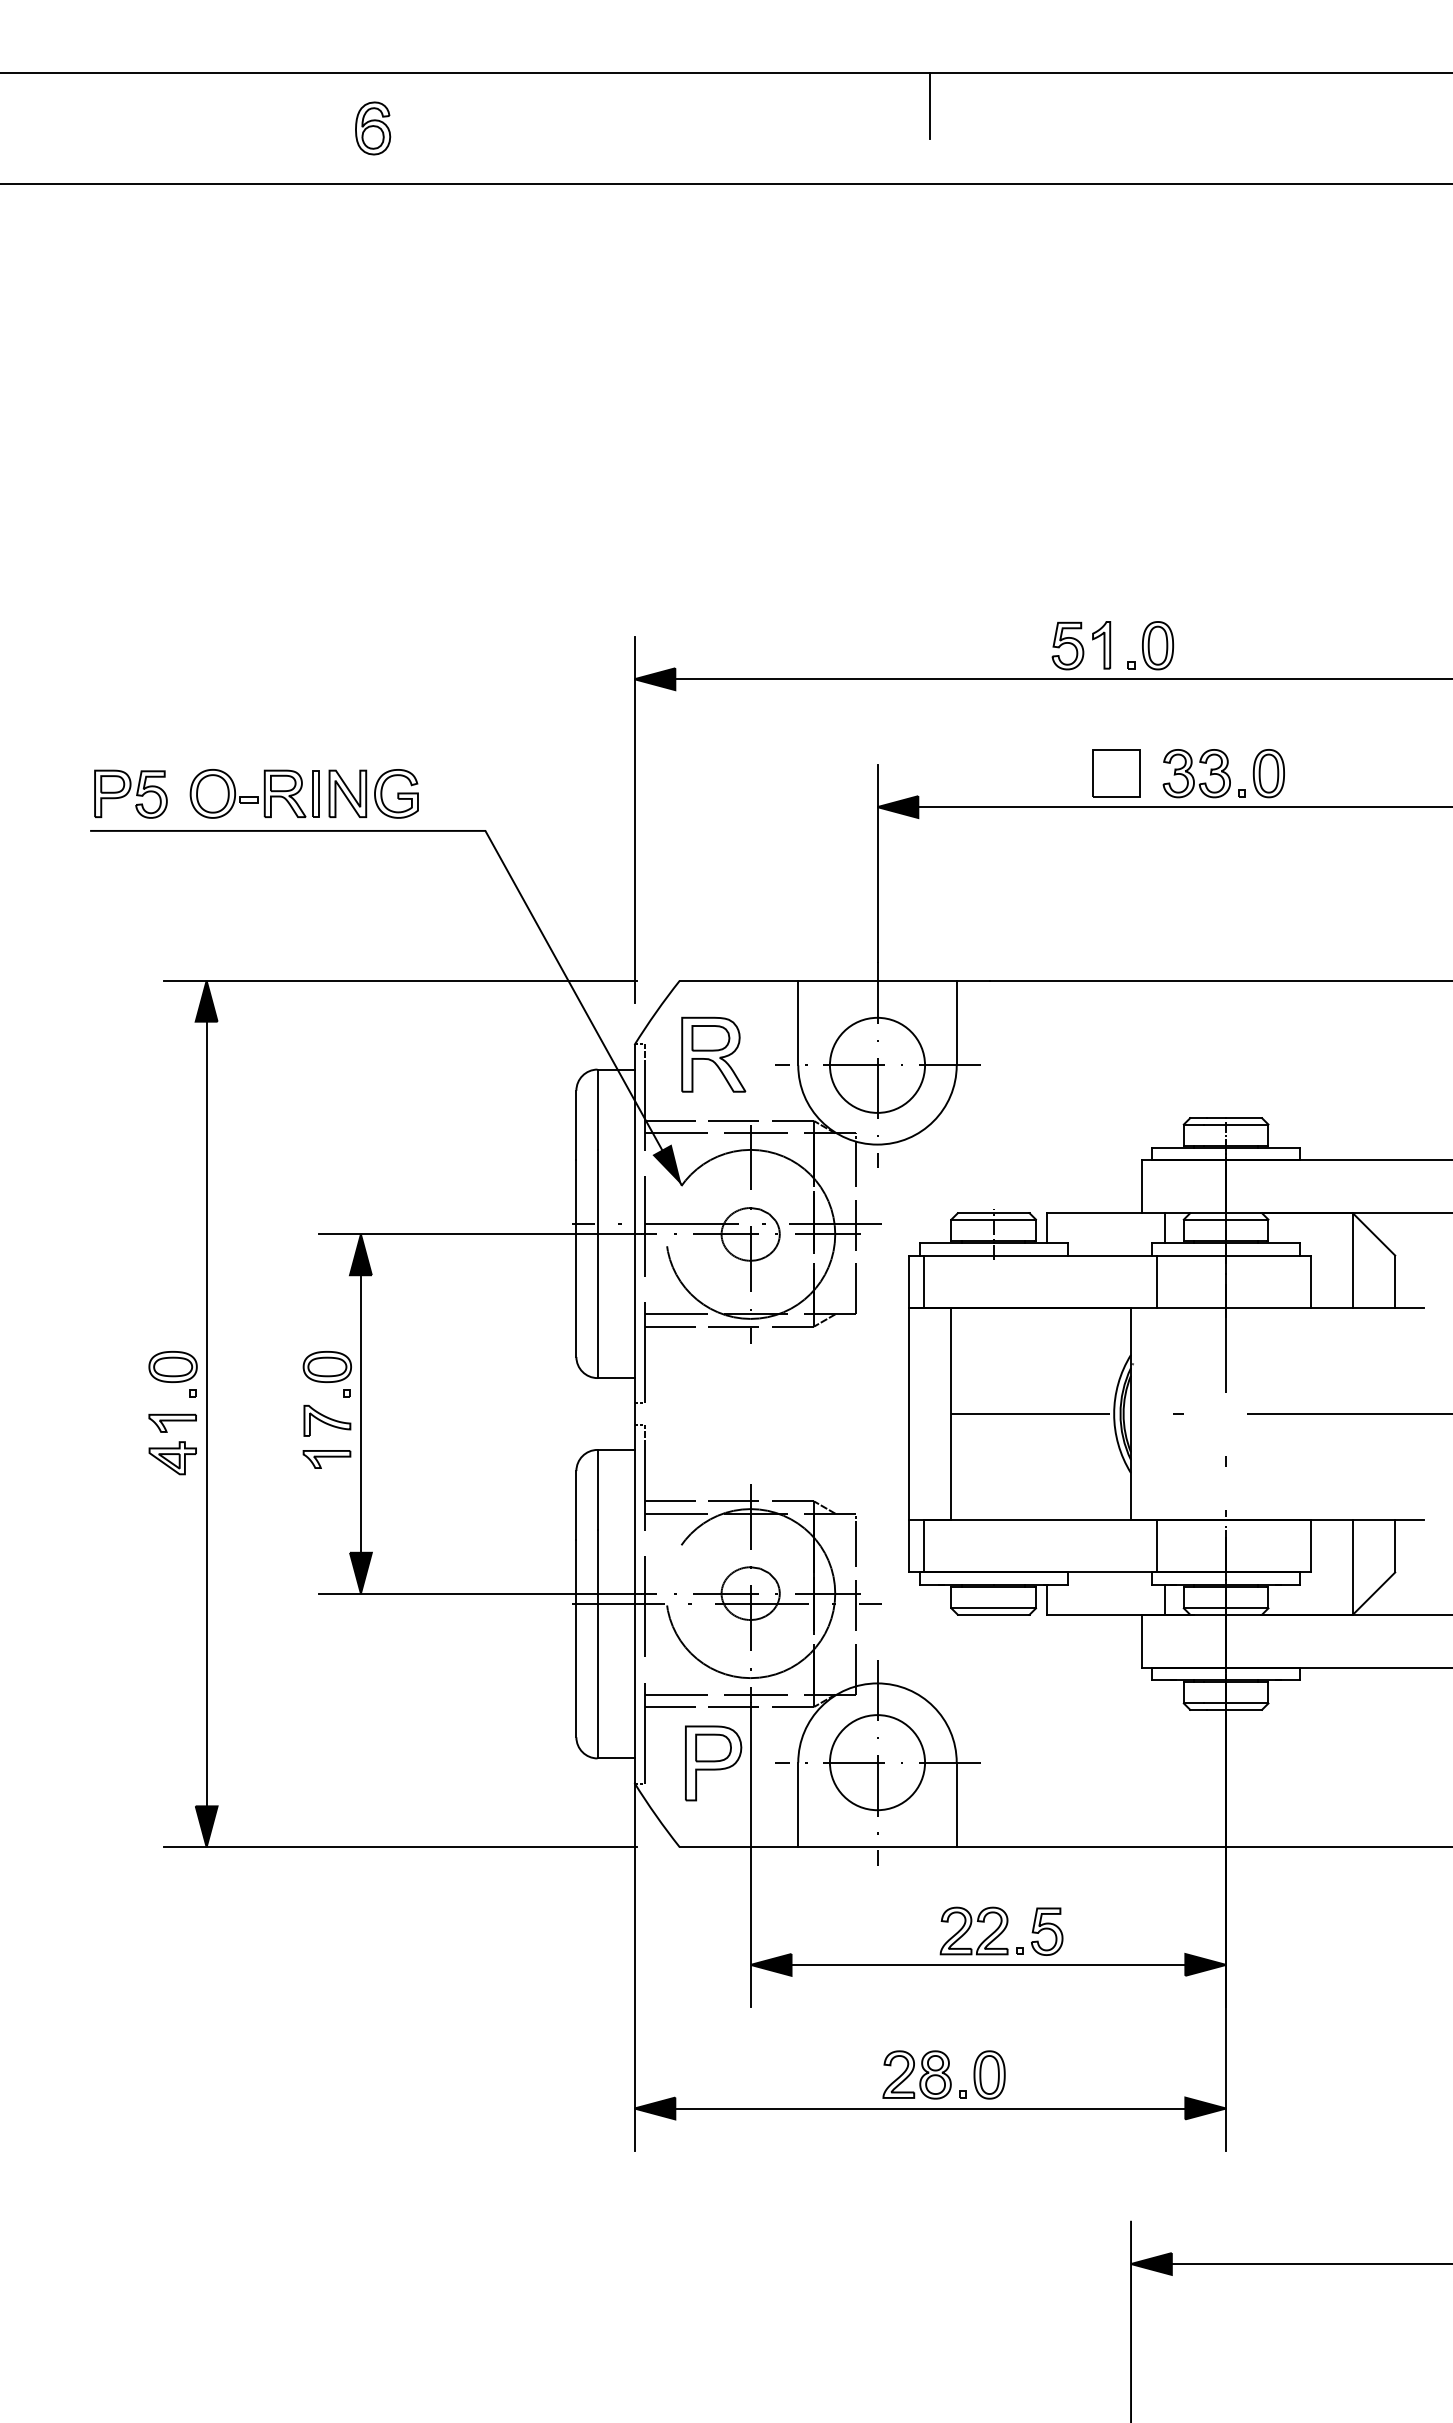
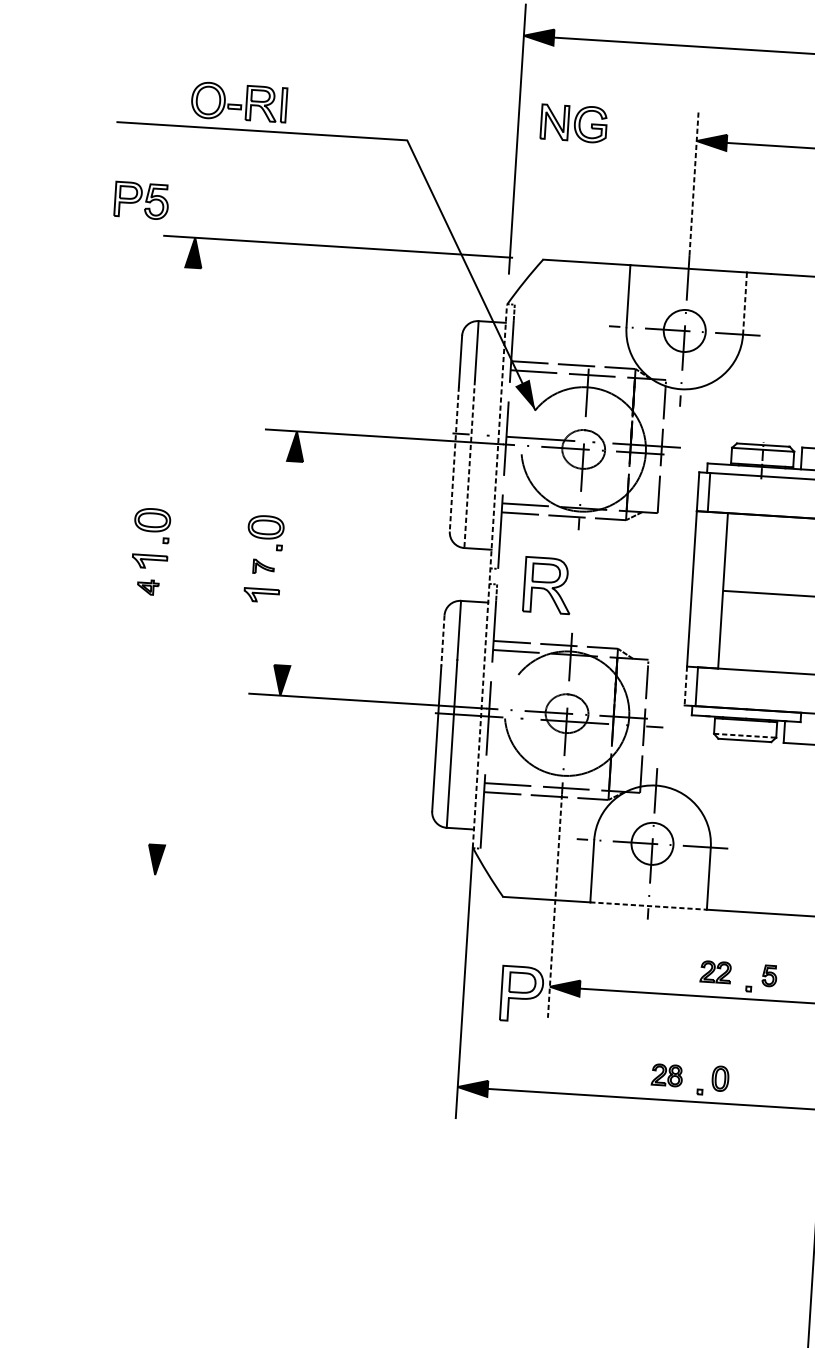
part: (130, 793) -> (141, 200), moved
part: (373, 793) -> (573, 123), moved
line: (877, 863) -> (694, 182), solid -> dashed
line: (956, 1022) -> (744, 303), solid -> dashed
part: (713, 1054) -> (547, 585), moved
circle: (877, 1064) -> (684, 330), size x0.6
line: (576, 1258) -> (454, 459), solid -> dashed
line: (597, 1264) -> (469, 464), solid -> dashed
line: (206, 1413) -> (175, 556), removed
line: (360, 1413) -> (288, 563), removed
line: (634, 1413) -> (489, 575), solid -> dashed
part: (327, 1420) -> (263, 566), size x0.6
part: (172, 1458) -> (148, 587), size x0.6
line: (576, 1505) -> (443, 640), solid -> dashed
line: (909, 1546) -> (686, 686), solid -> dashed
line: (993, 1608) -> (744, 735), solid -> dashed
circle: (877, 1762) -> (652, 843), size x0.6
part: (713, 1763) -> (521, 994), moved
line: (400, 1847) -> (297, 884), removed
line: (878, 1847) -> (649, 906), solid -> dashed
line: (750, 1855) -> (554, 906), solid -> dashed
part: (973, 1930) -> (715, 971), size x0.6
part: (1047, 1931) -> (769, 975), size x0.6
part: (916, 2074) -> (666, 1075), size x0.6
part: (989, 2074) -> (720, 1078), size x0.7

